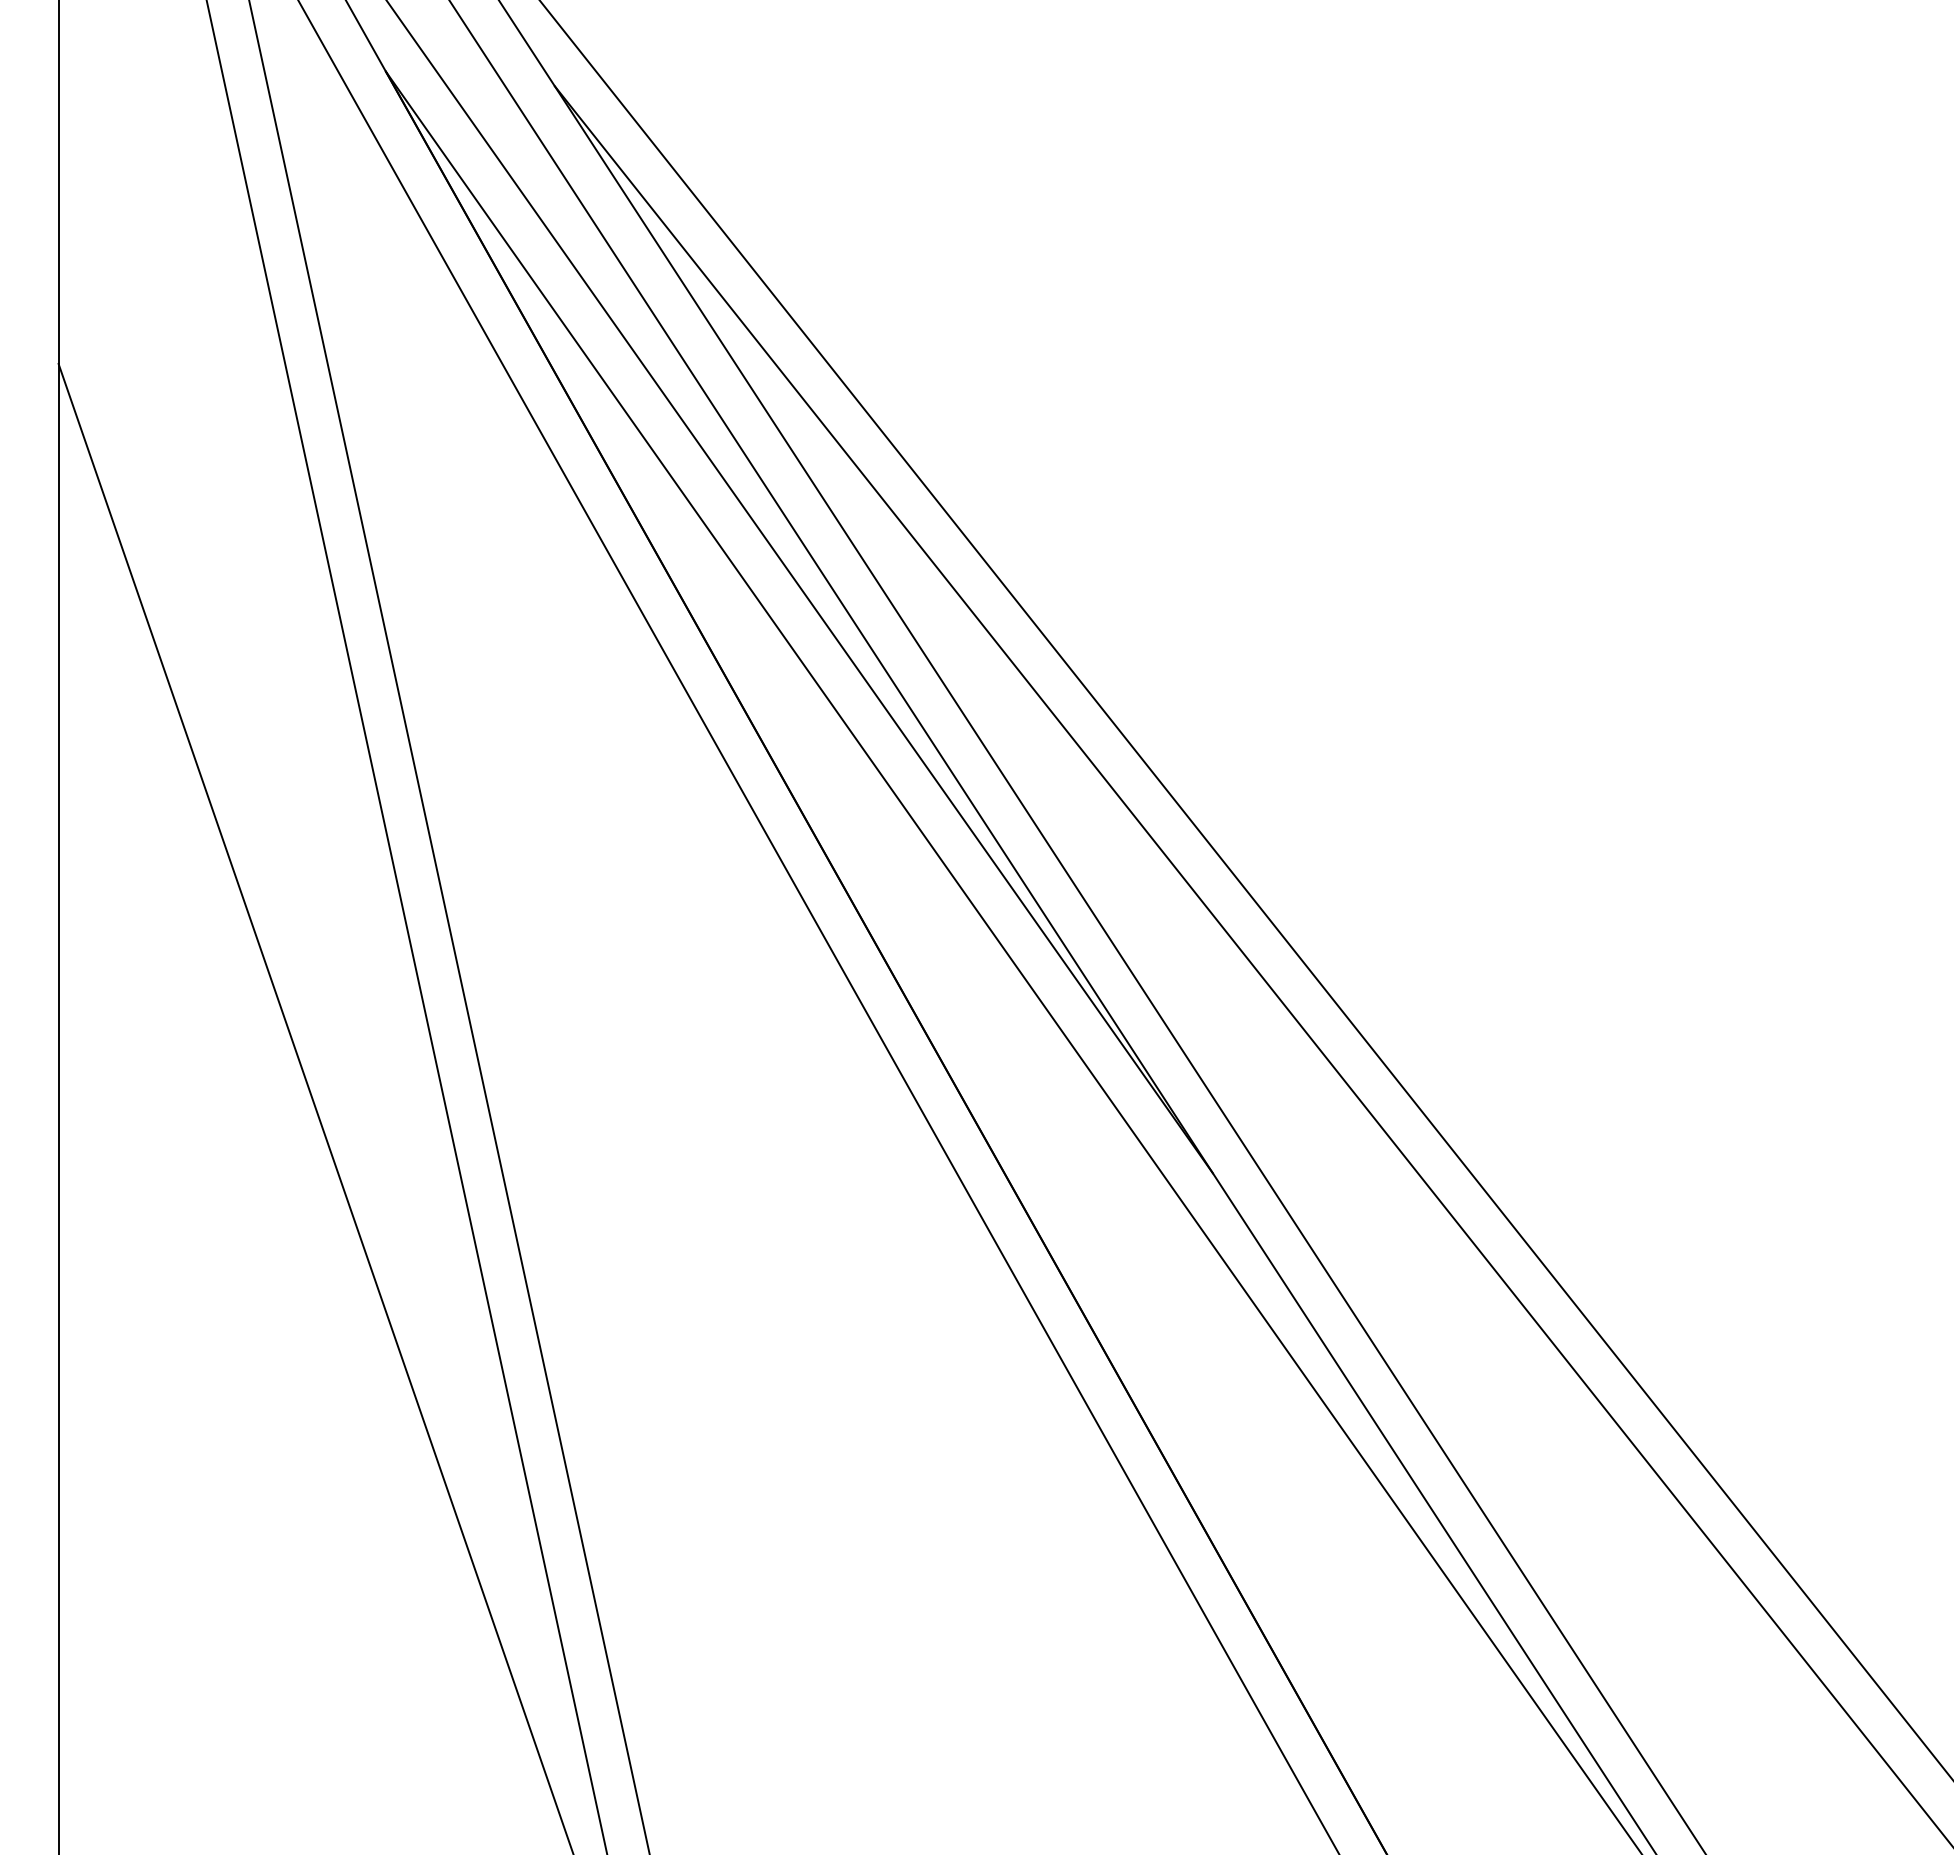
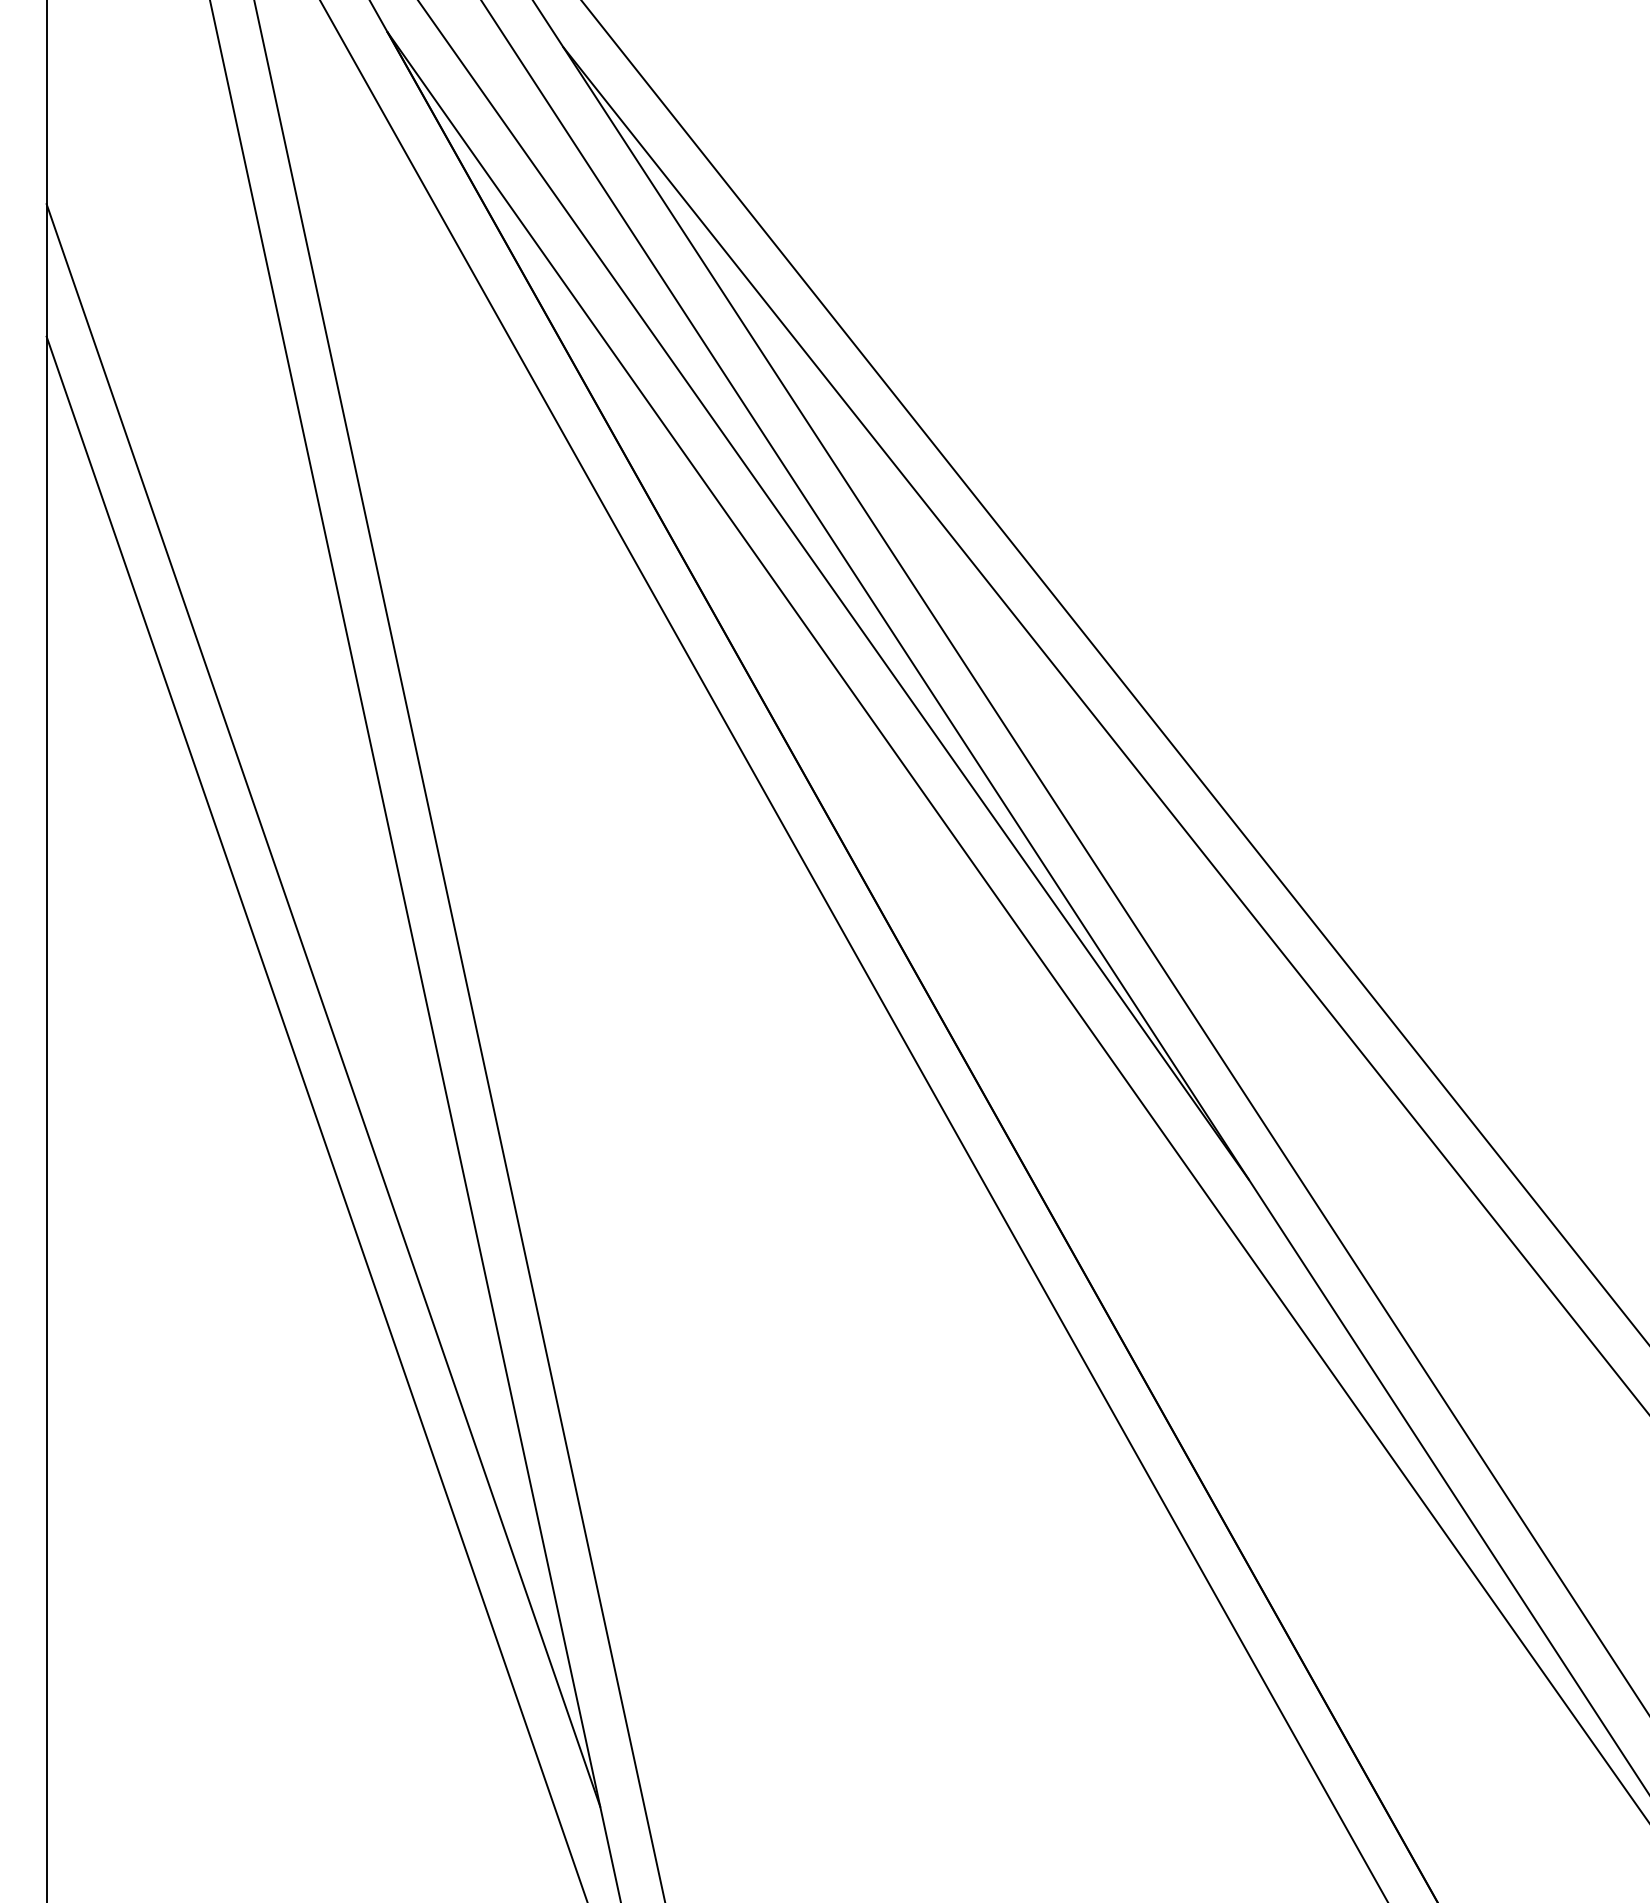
line: (324, 1005) -> (323, 1004), added

